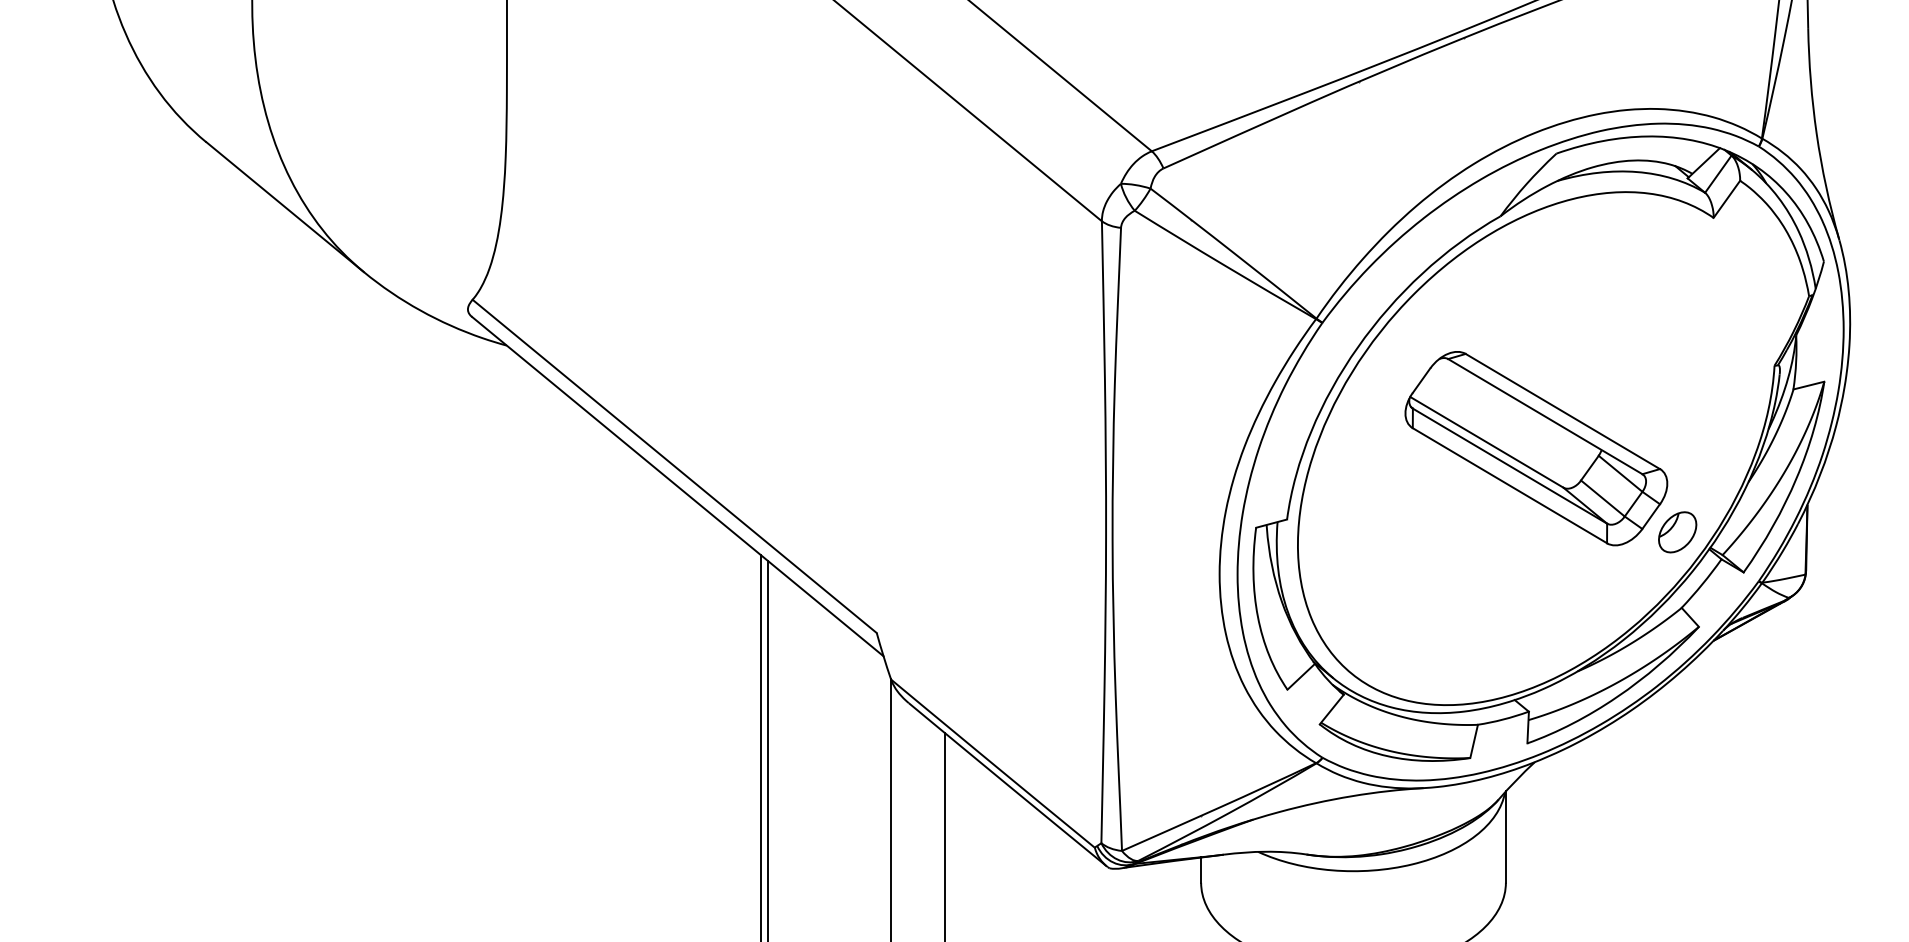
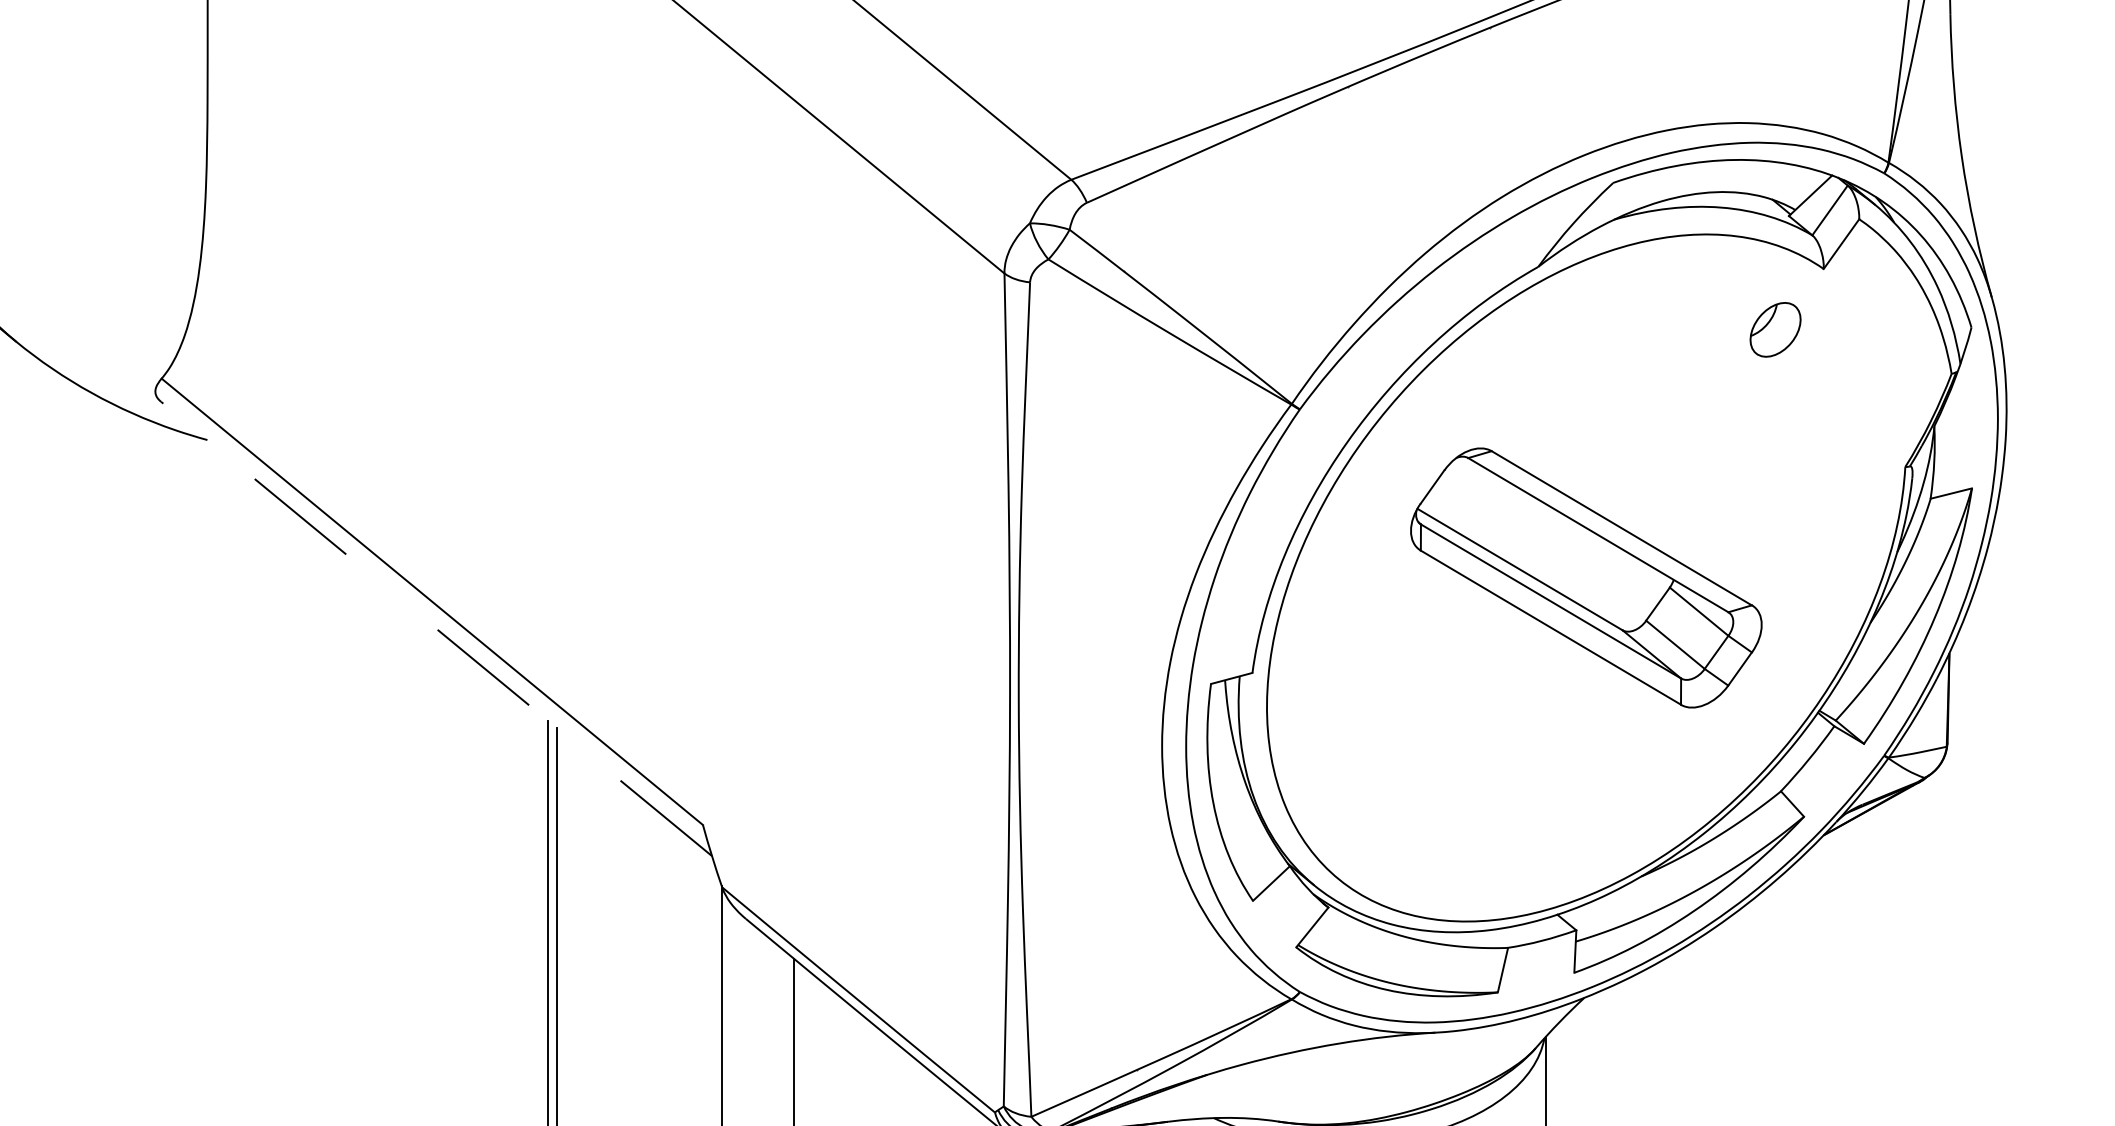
line: (677, 486) -> (436, 628), solid -> dashed
part: (1677, 532) -> (1775, 330), moved

